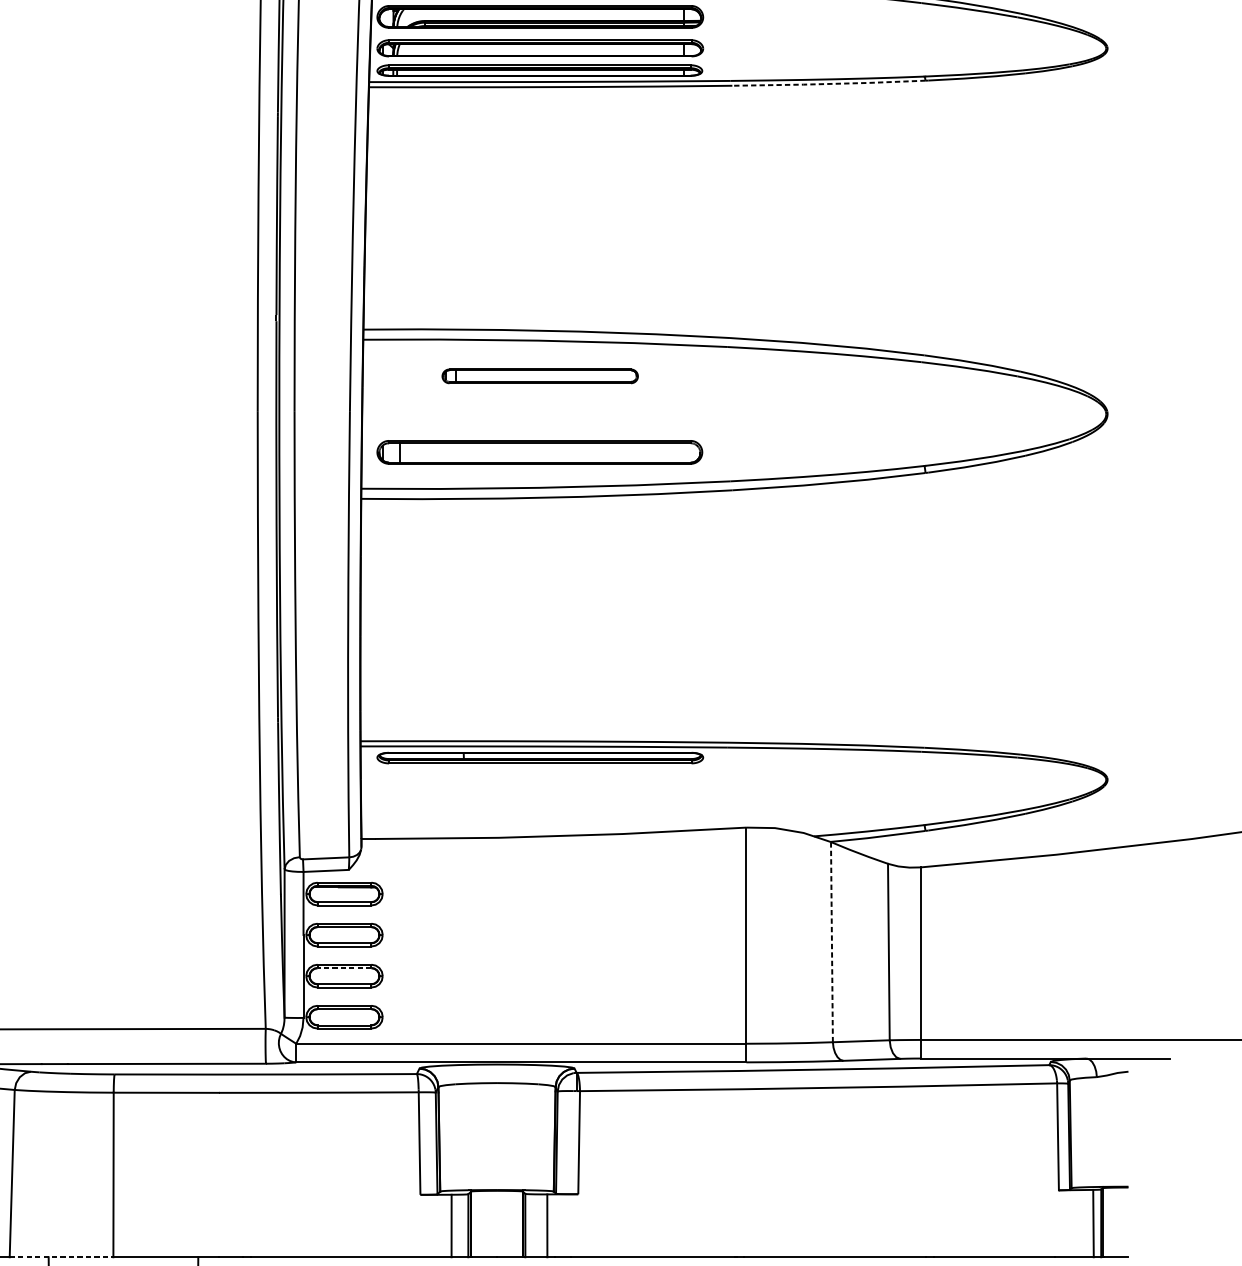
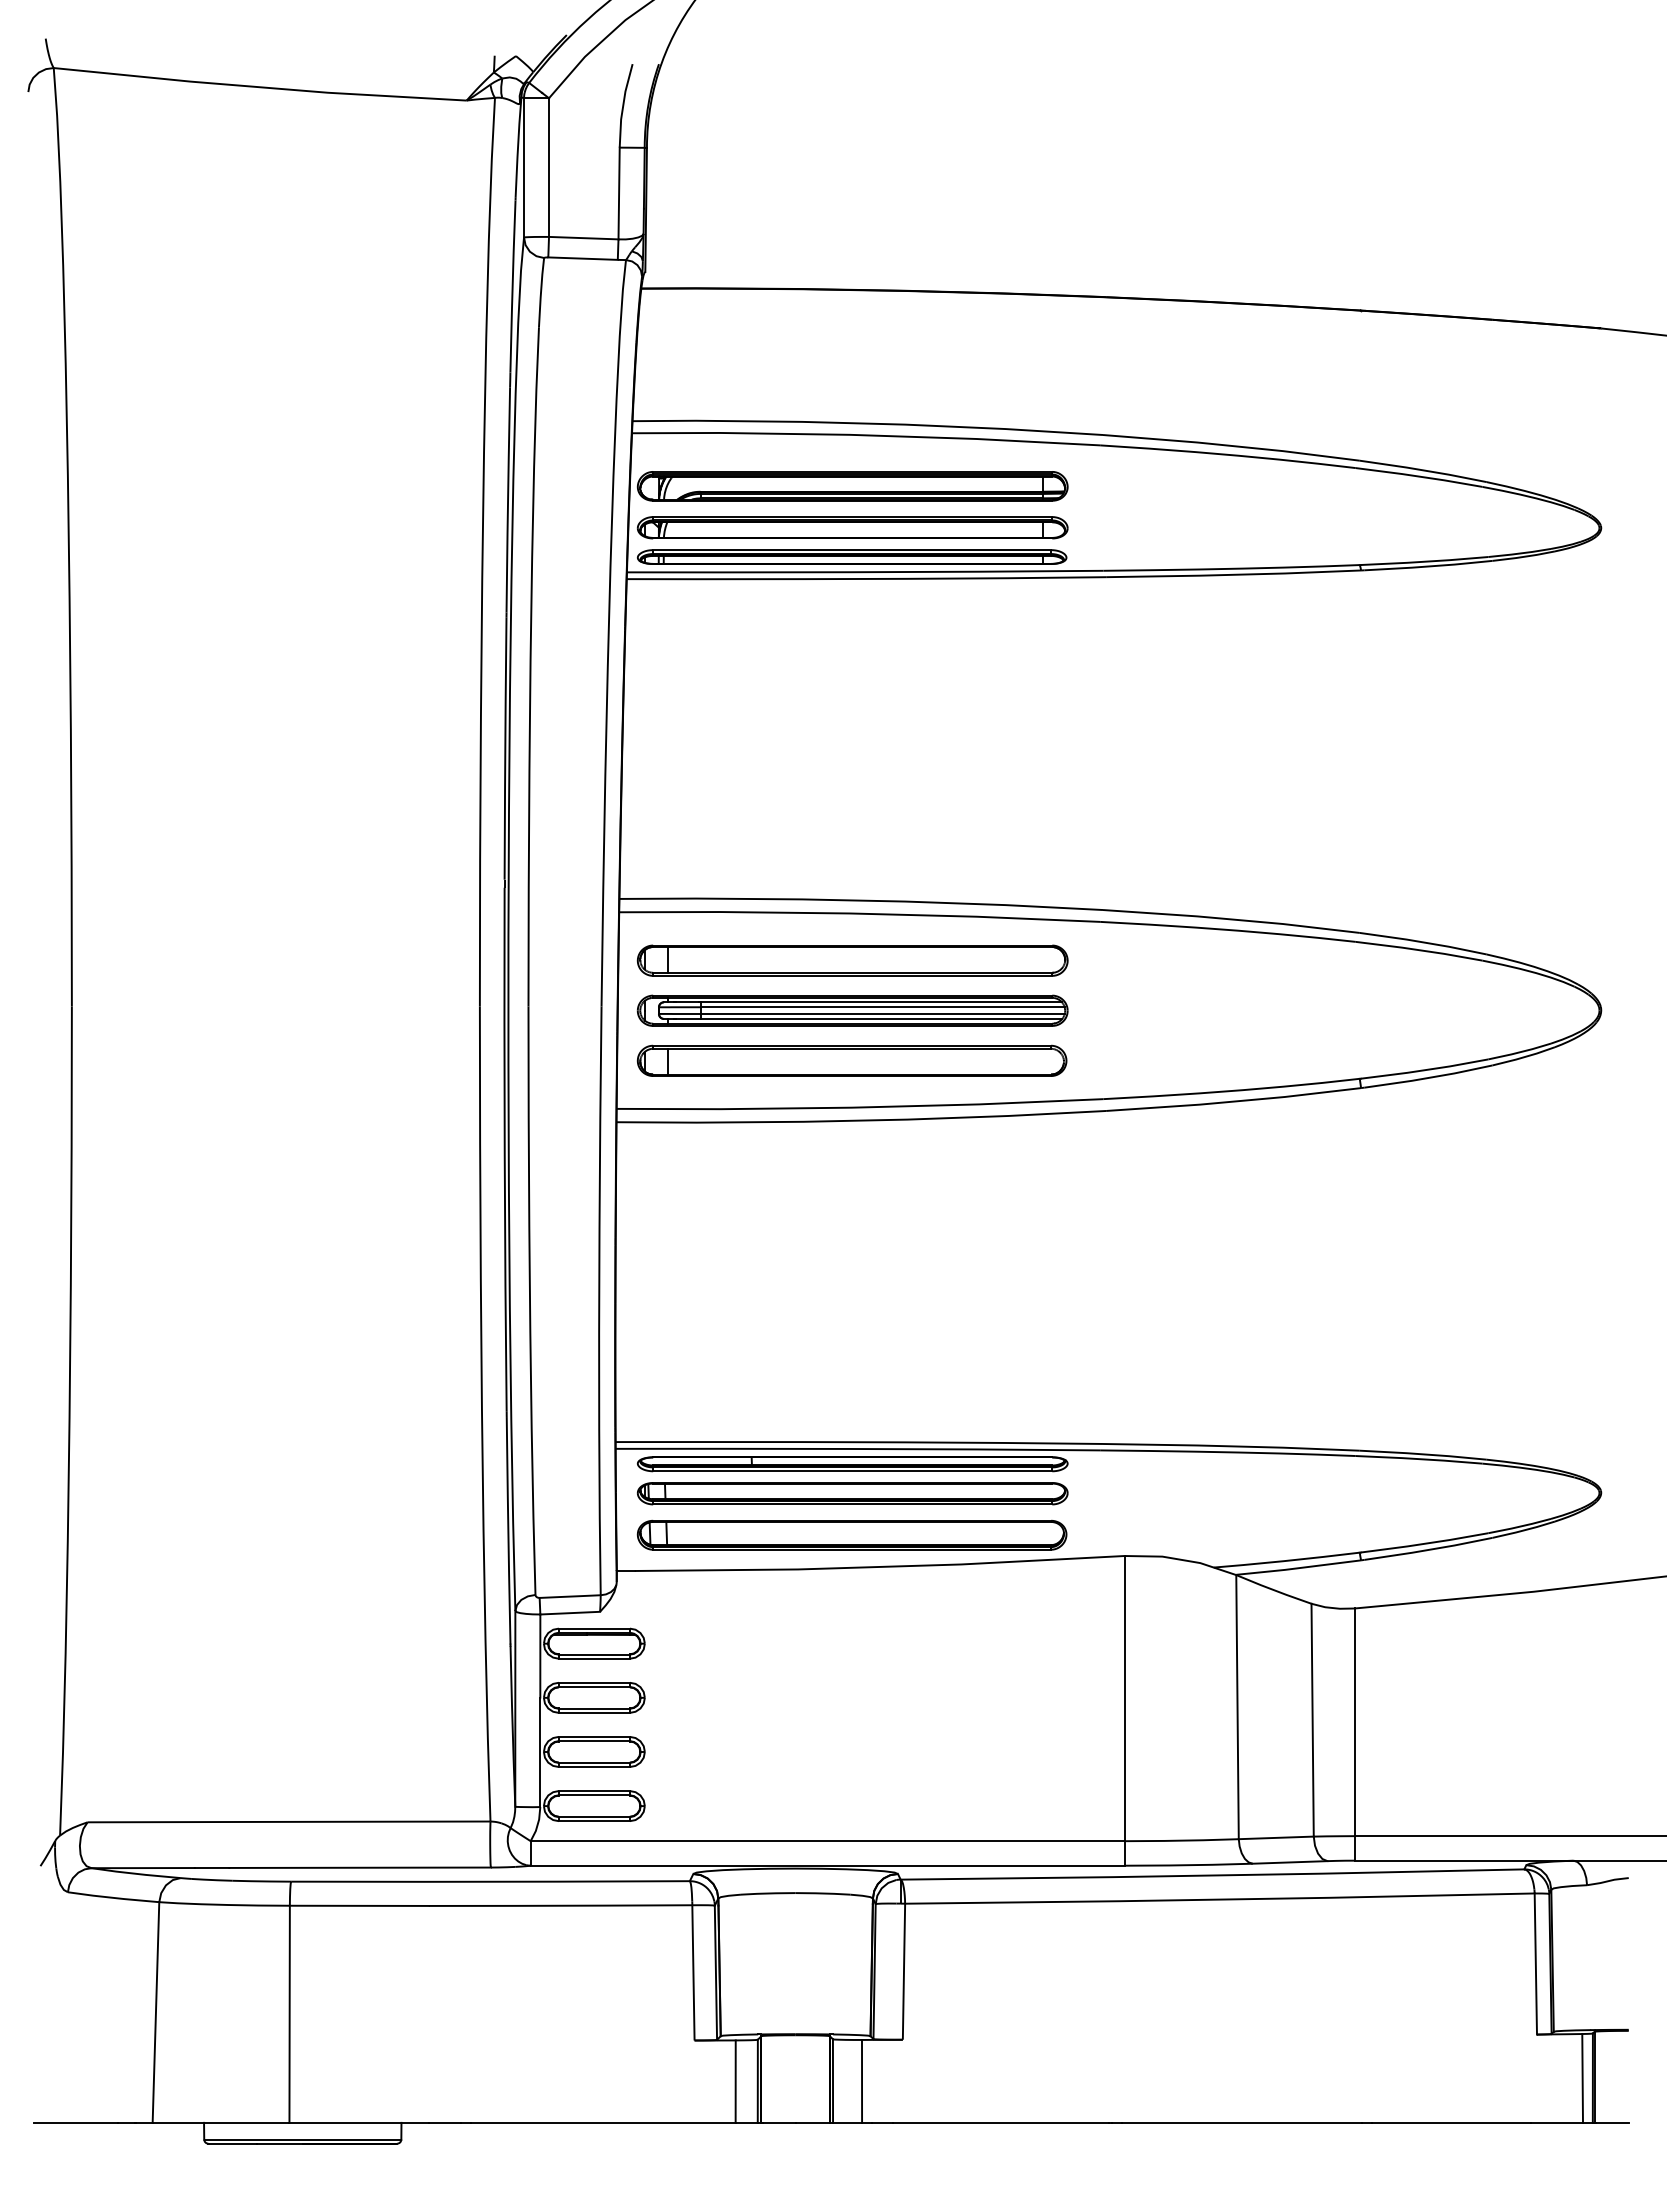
line: (828, 83) -> (1233, 574), dashed -> solid
part: (540, 376) -> (852, 960), size x1.67
part: (540, 414) -> (852, 1010), added
part: (540, 780) -> (852, 1493), added
part: (539, 811) -> (851, 1534), added
line: (831, 941) -> (1237, 1706), dashed -> solid
line: (343, 968) -> (593, 1741), dashed -> solid
line: (61, 1256) -> (221, 2122), dashed -> solid

